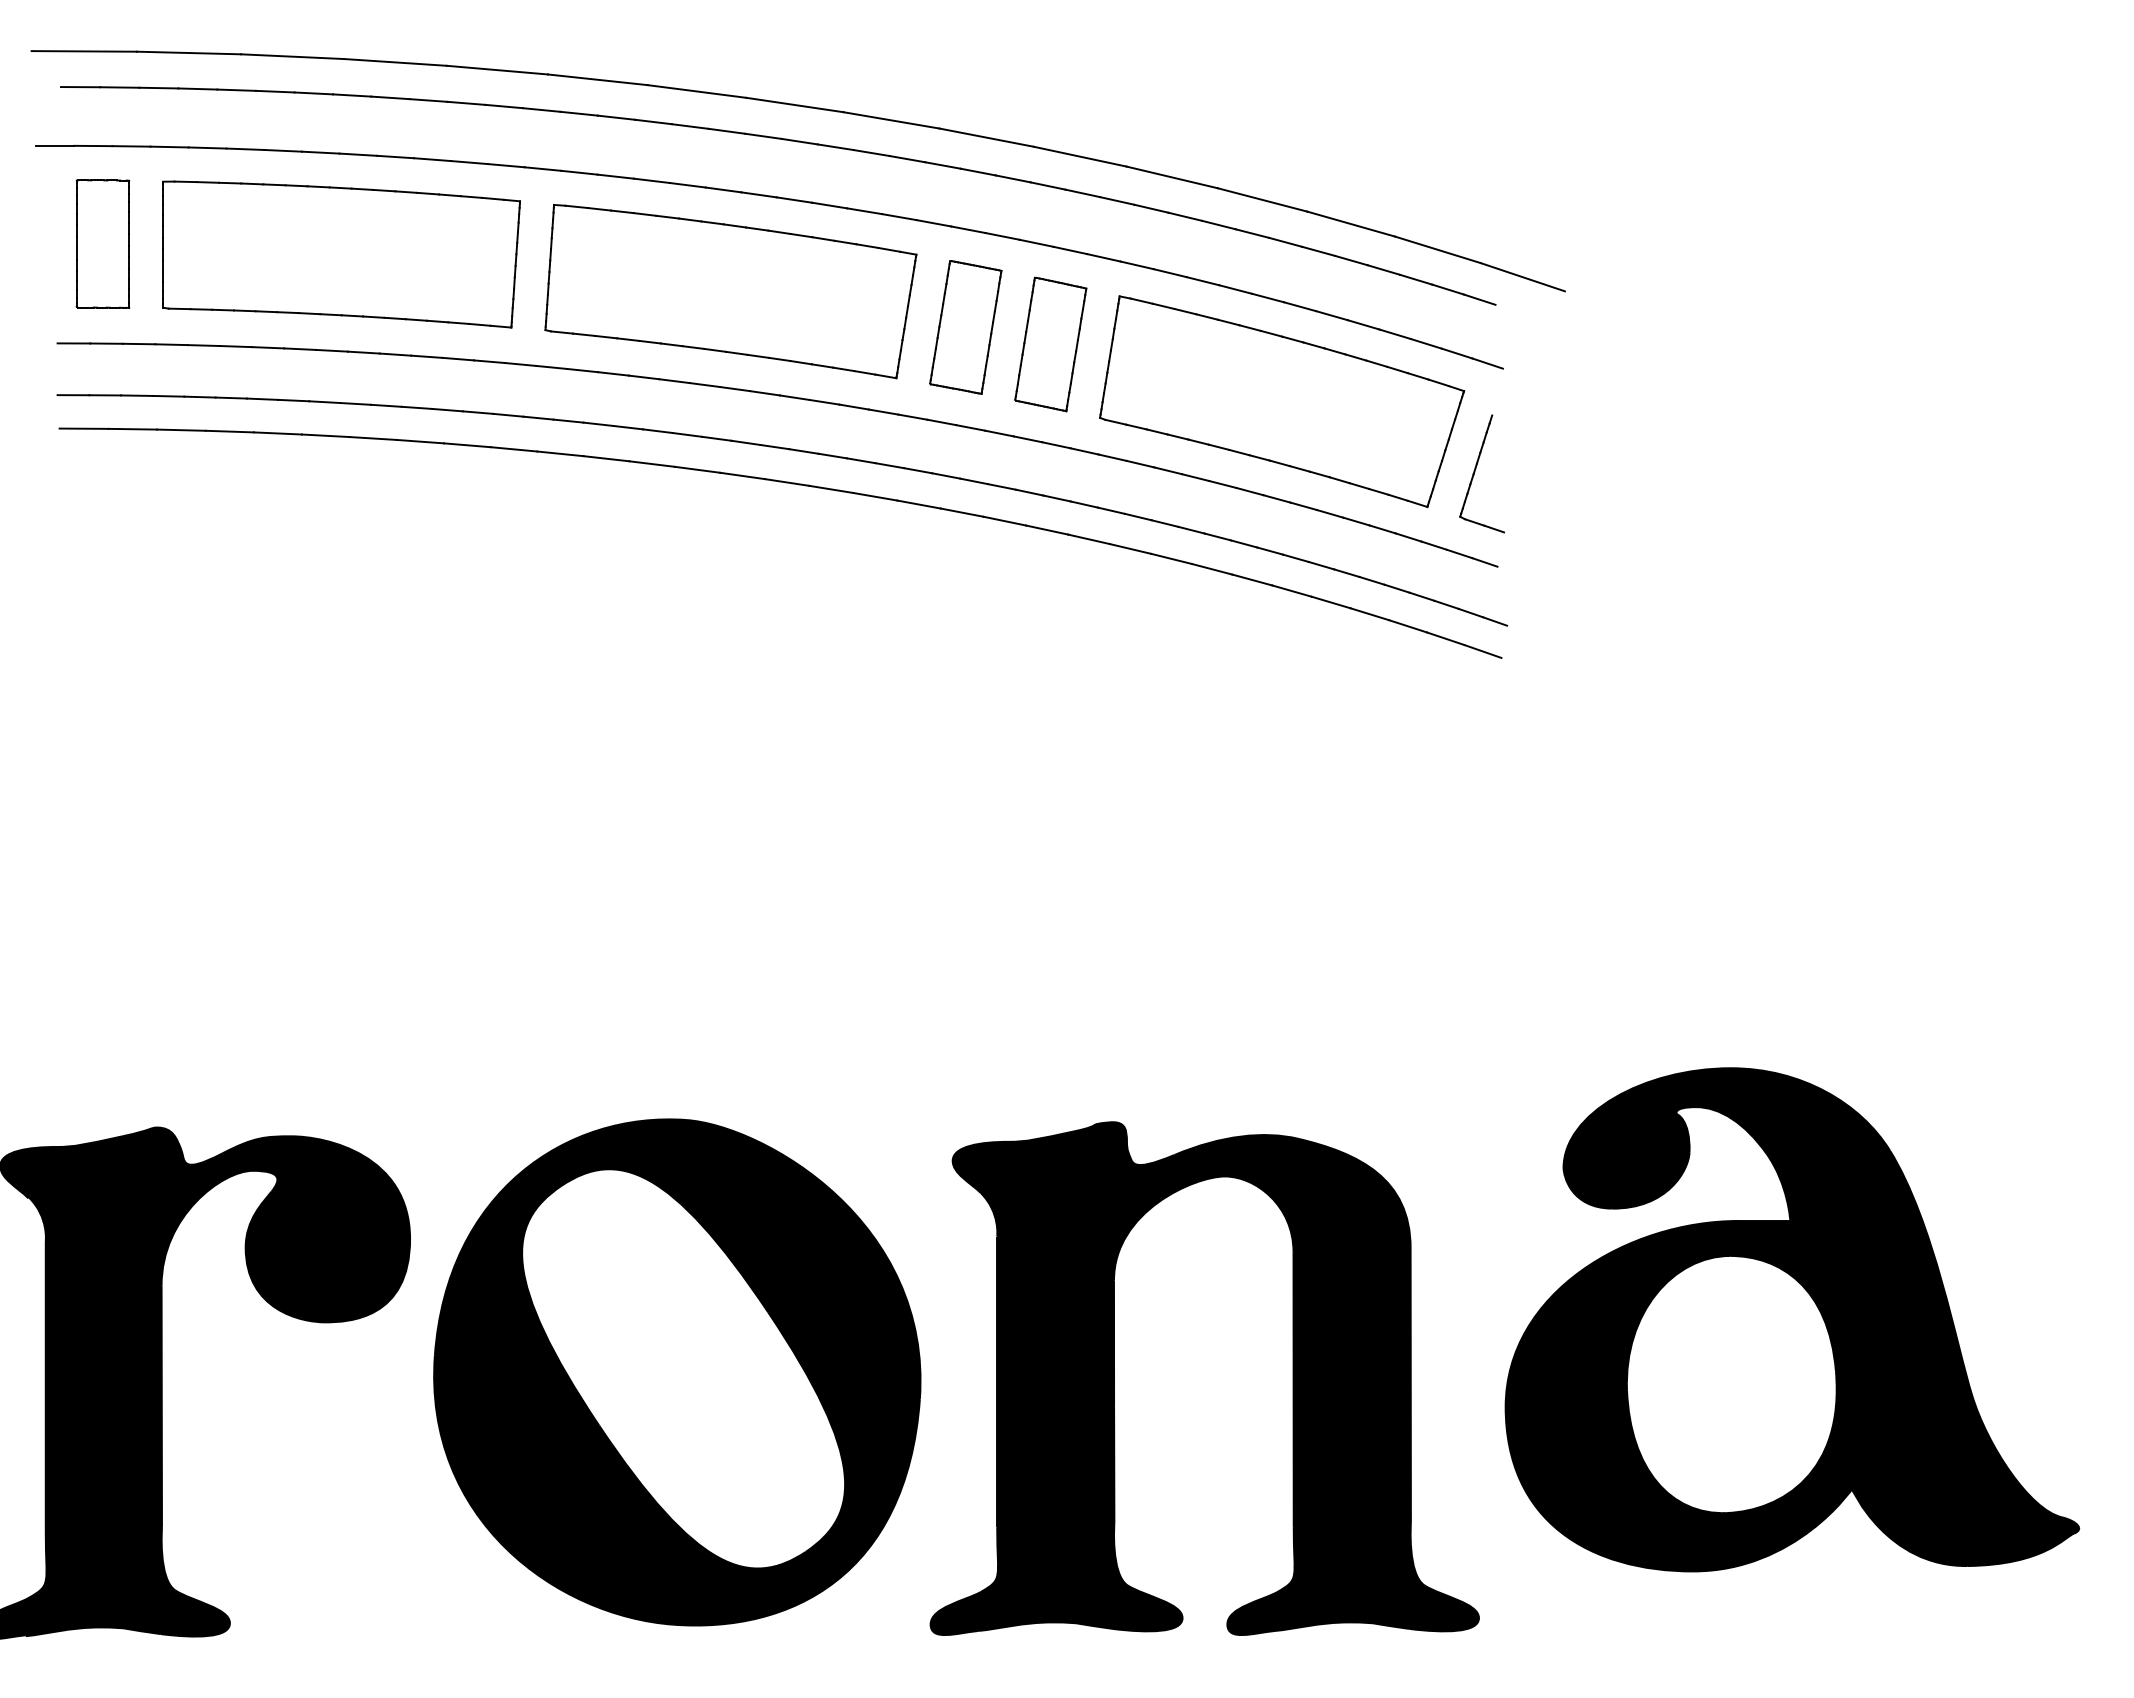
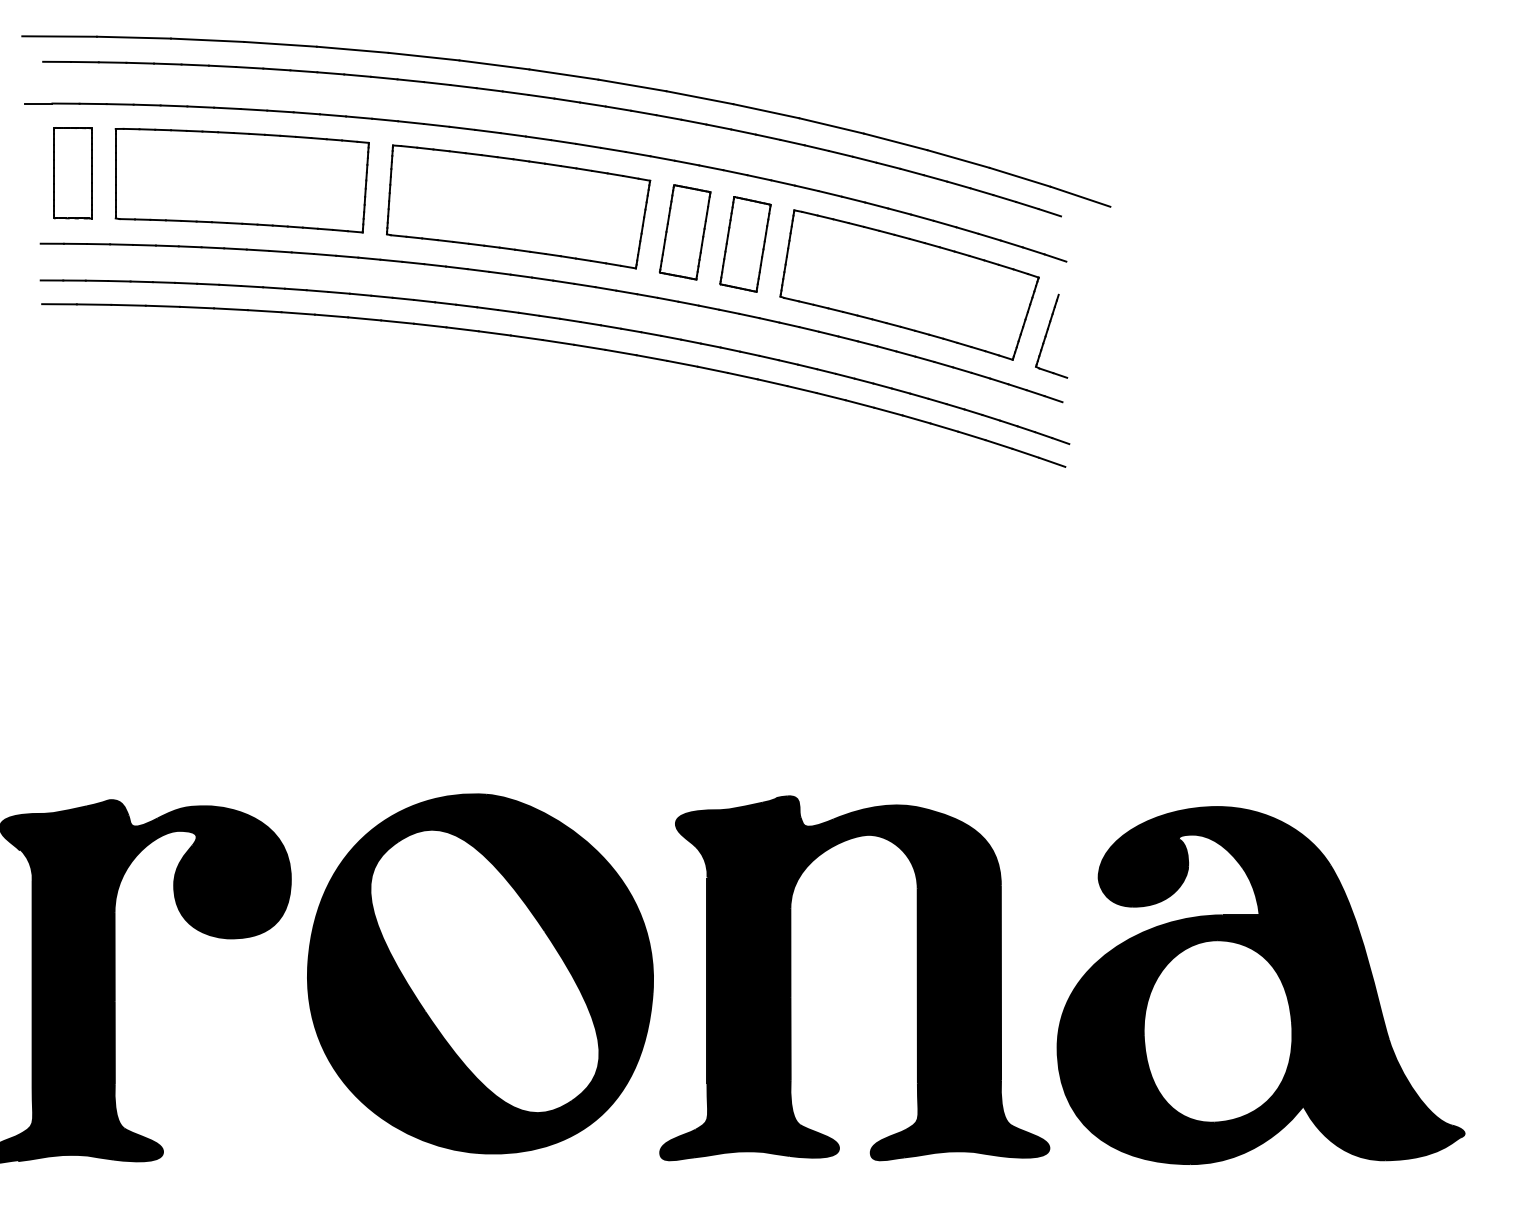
part: (1792, 1319) -> (1261, 985), moved

